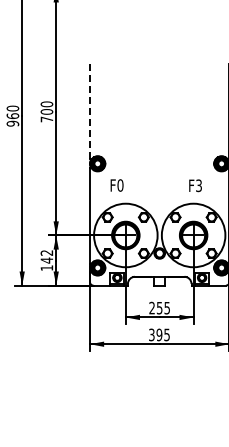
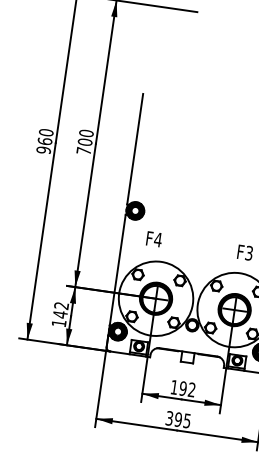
line: (90, 111) -> (135, 149), dashed -> solid
text: (120, 185) -> (158, 239), F0 -> F4
text: (159, 307) -> (183, 387), 255 -> 192

